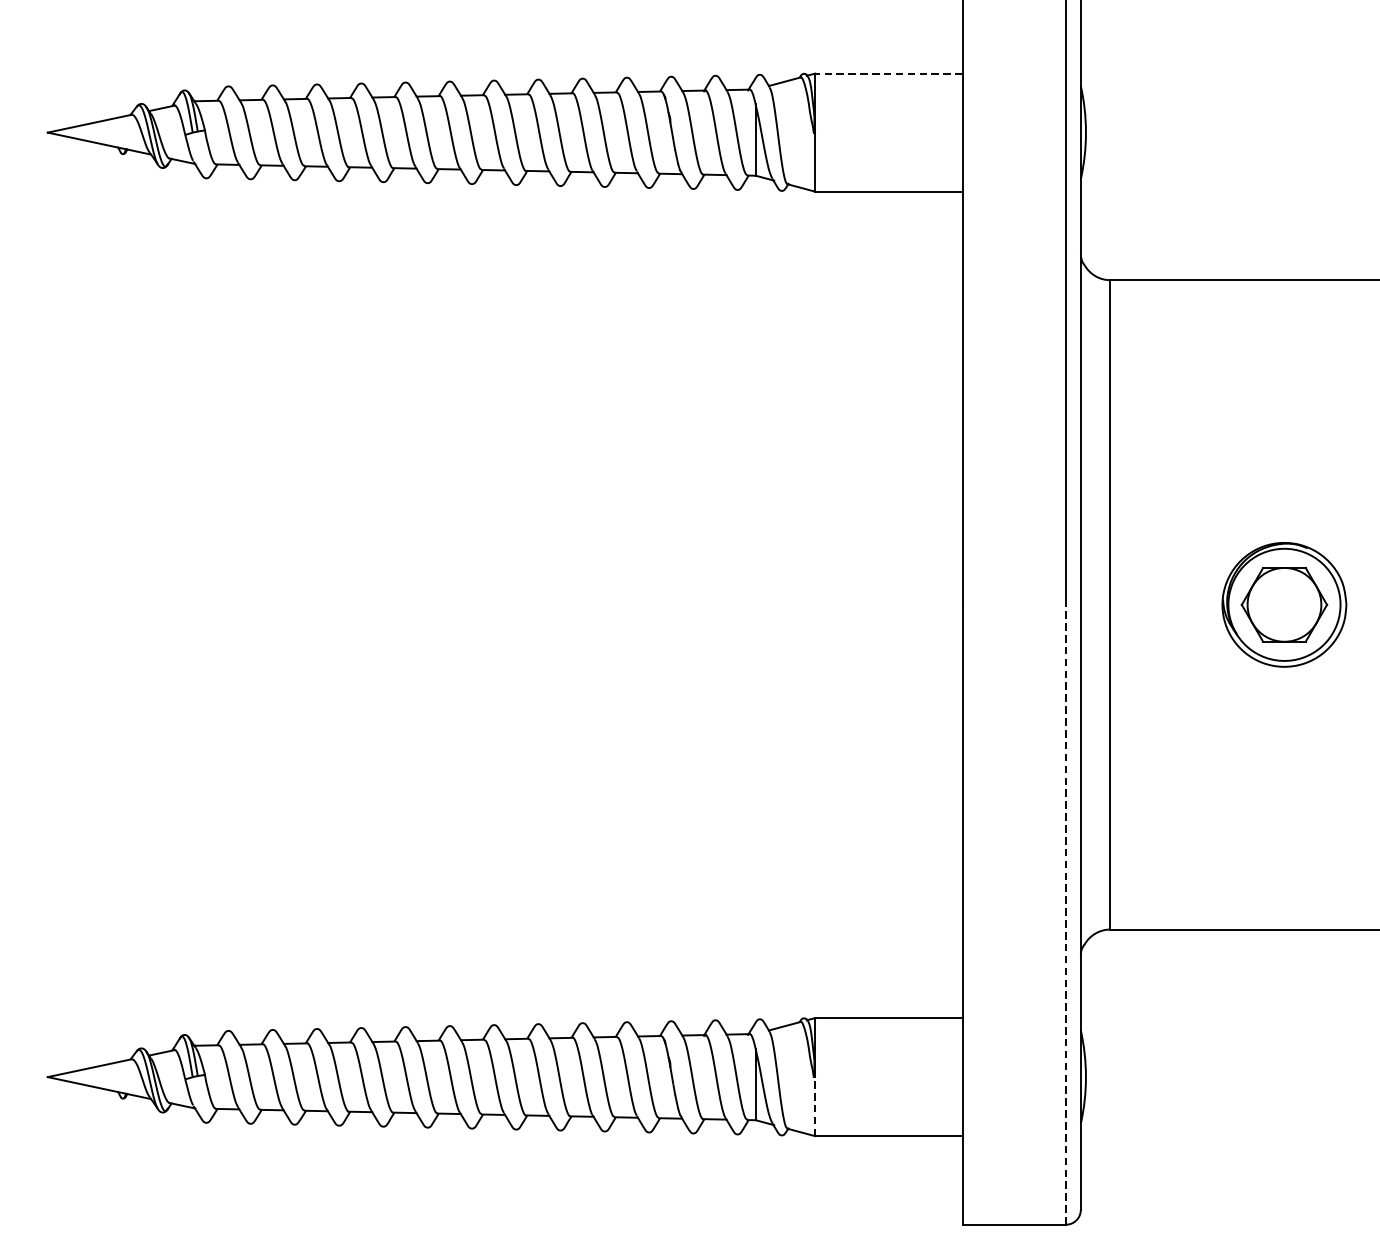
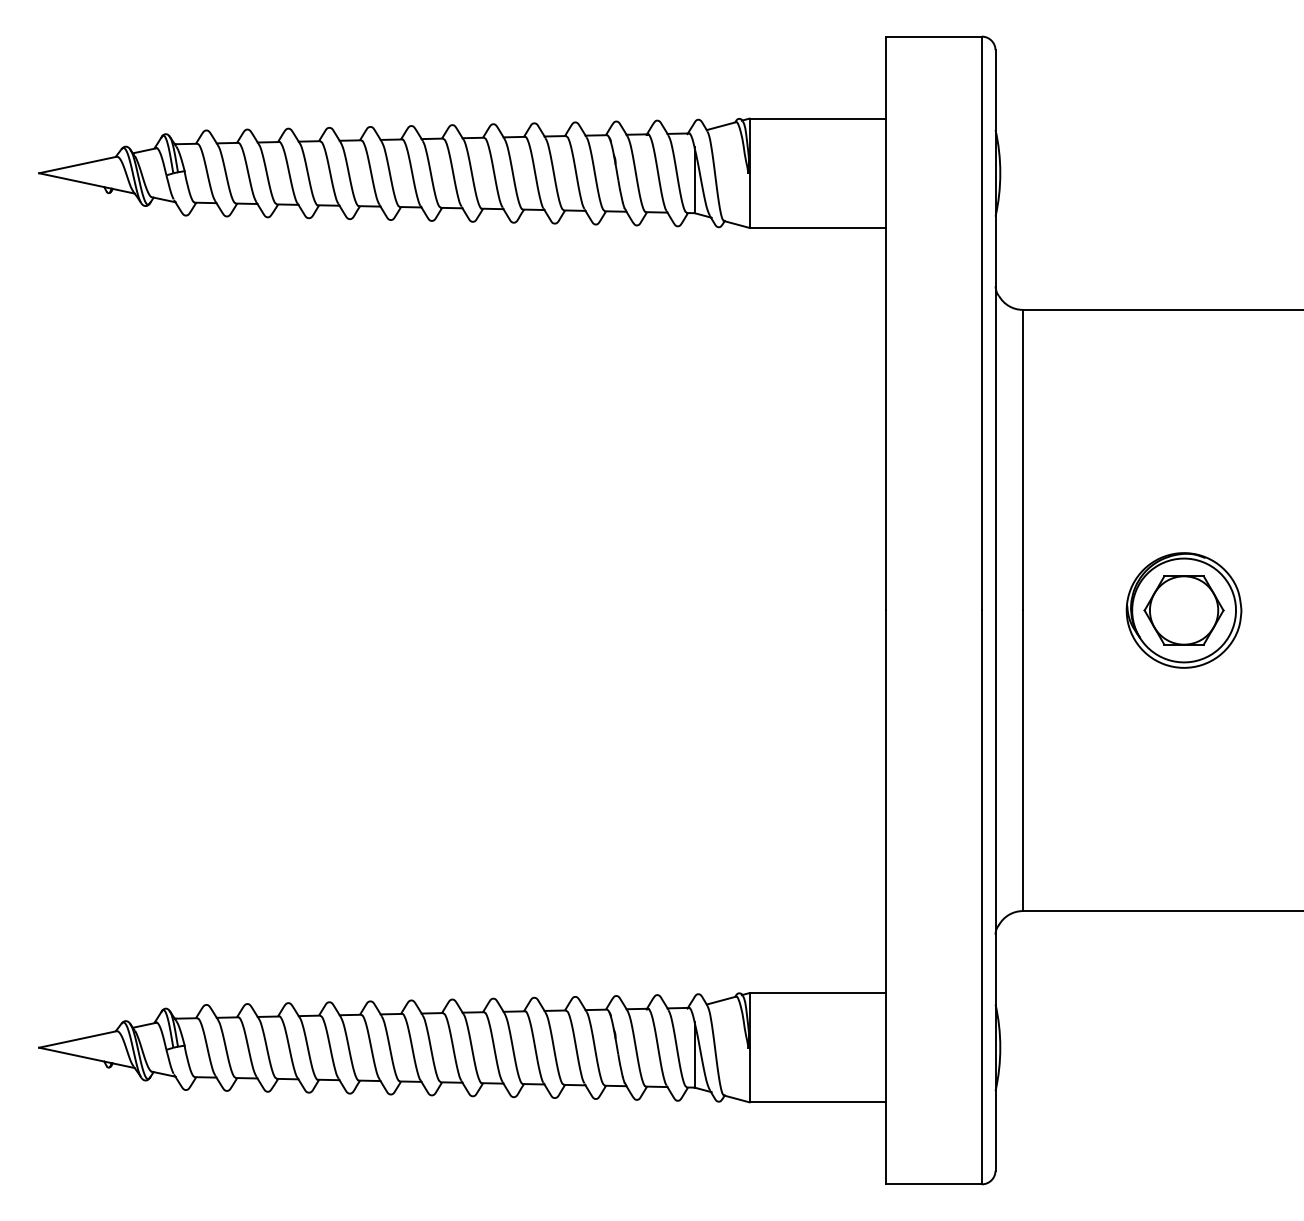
line: (888, 73) -> (817, 118), dashed -> solid
line: (1065, 914) -> (981, 897), dashed -> solid
line: (815, 1106) -> (749, 1074), dashed -> solid

